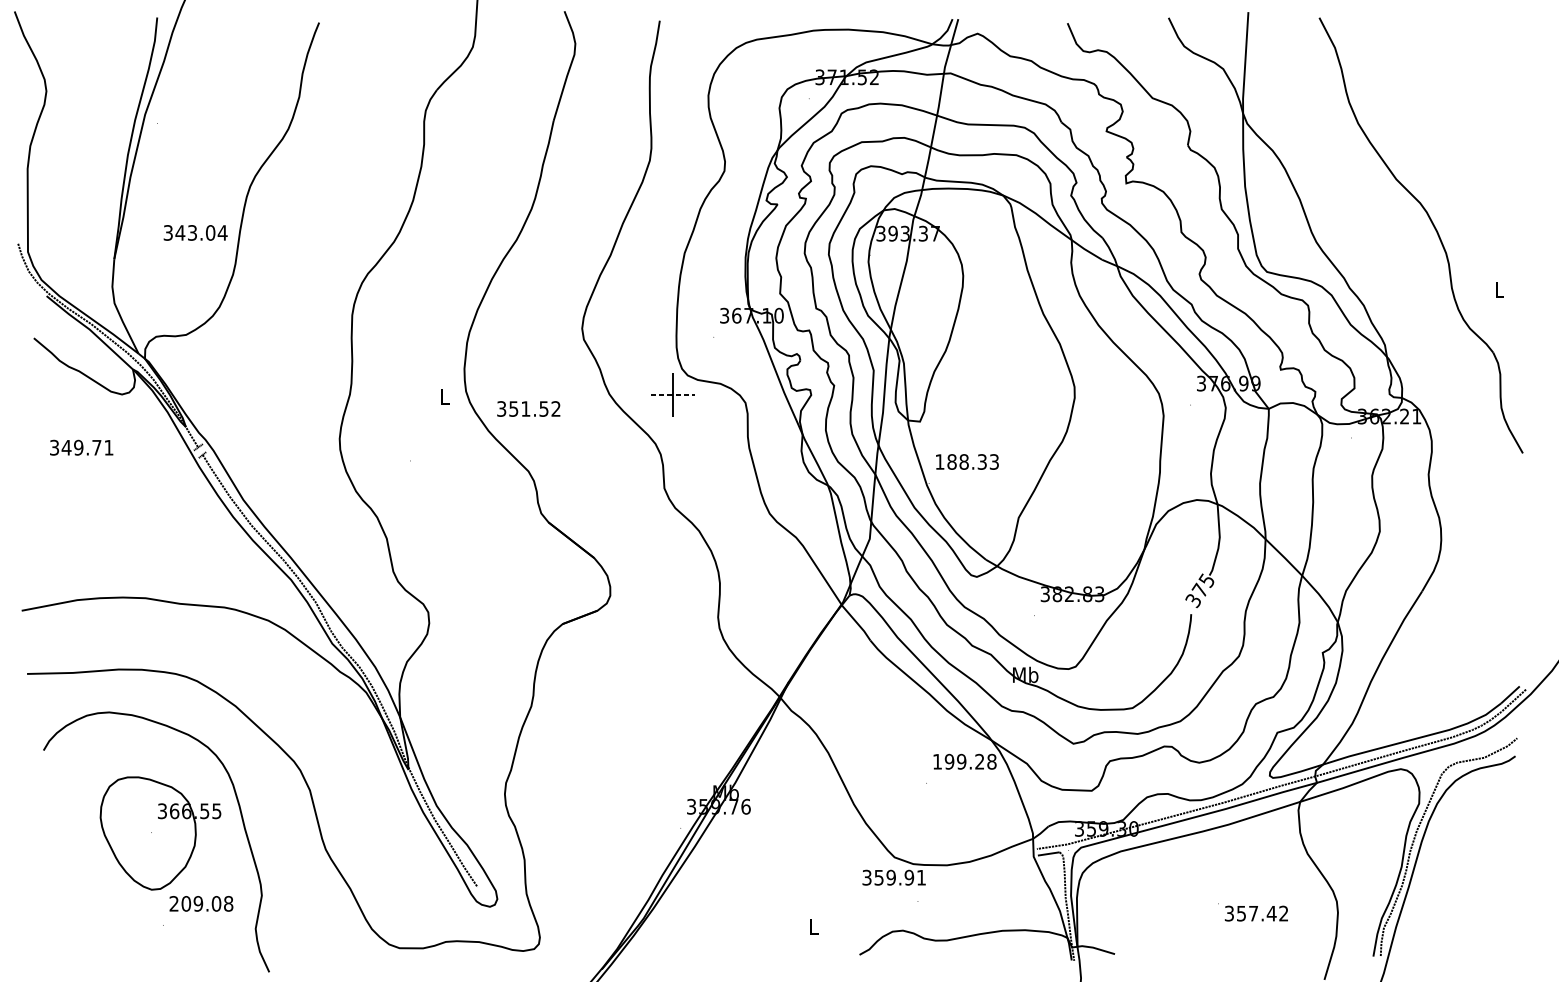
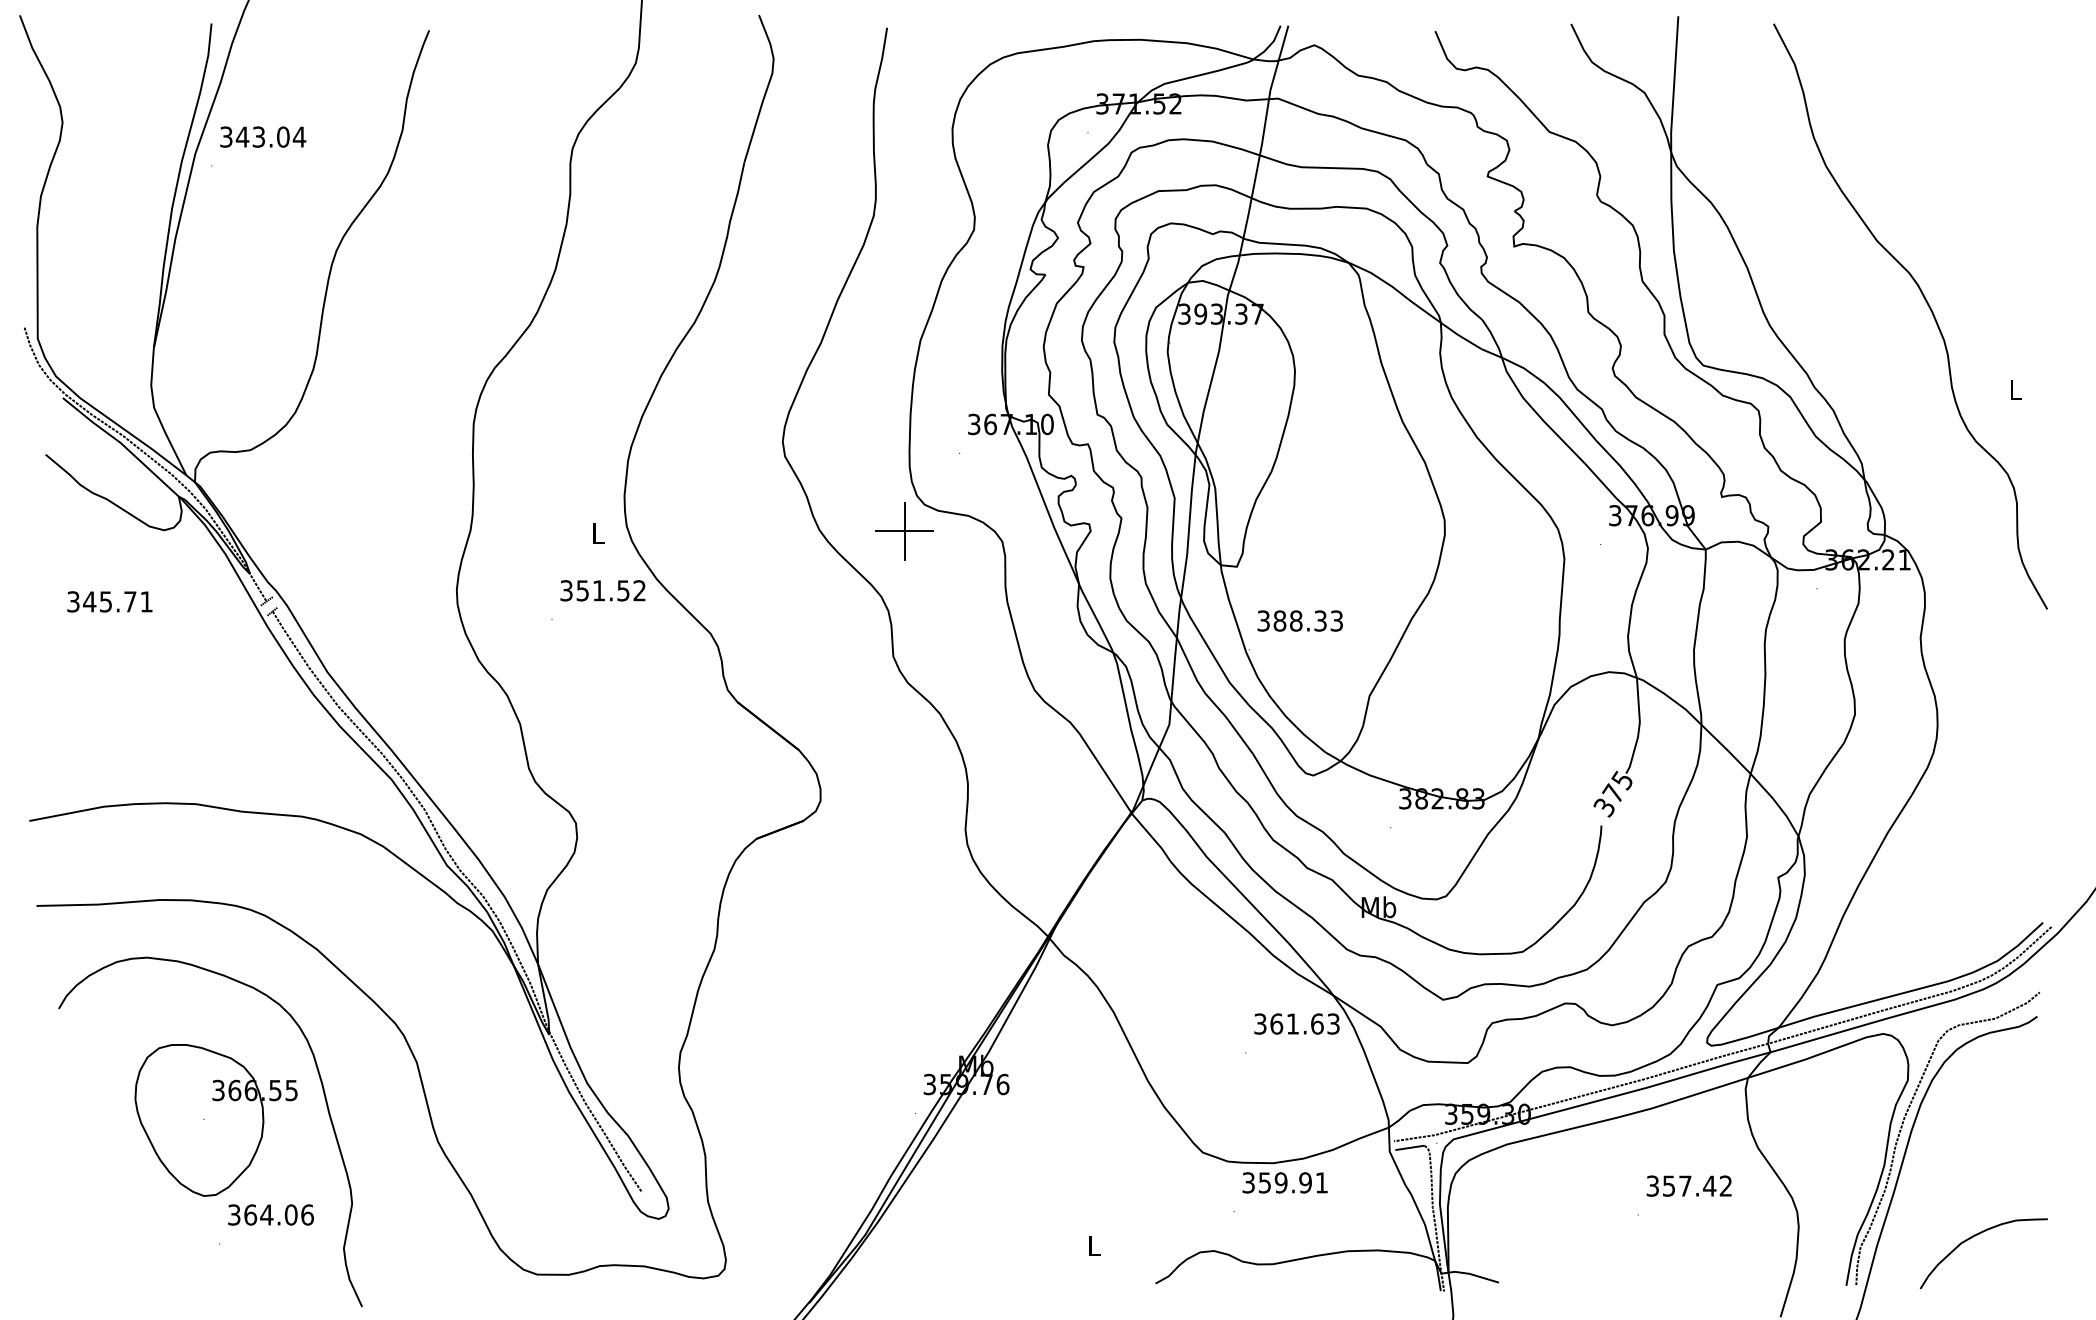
text: (195, 232) -> (263, 136), moved
line: (672, 395) -> (904, 531), dashed -> solid
text: (528, 408) -> (602, 590), moved
text: (78, 447) -> (105, 601), 349.71 -> 345.71
text: (939, 461) -> (1263, 620), 188.33 -> 388.33
text: (964, 761) -> (1296, 1023), 199.28 -> 361.63
text: (893, 877) -> (1284, 1182), moved
text: (201, 903) -> (270, 1214), 209.08 -> 364.06
text: (1255, 913) -> (1688, 1185), moved
curve: (1469, 919) -> (1975, 1236), added

